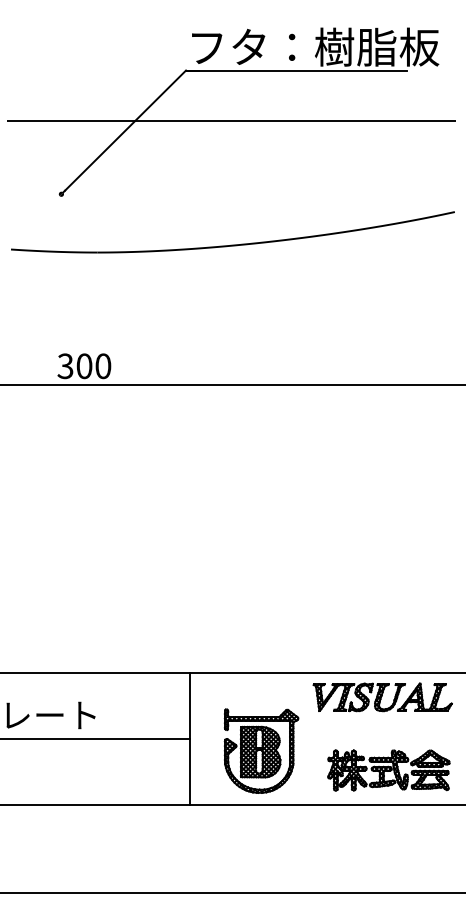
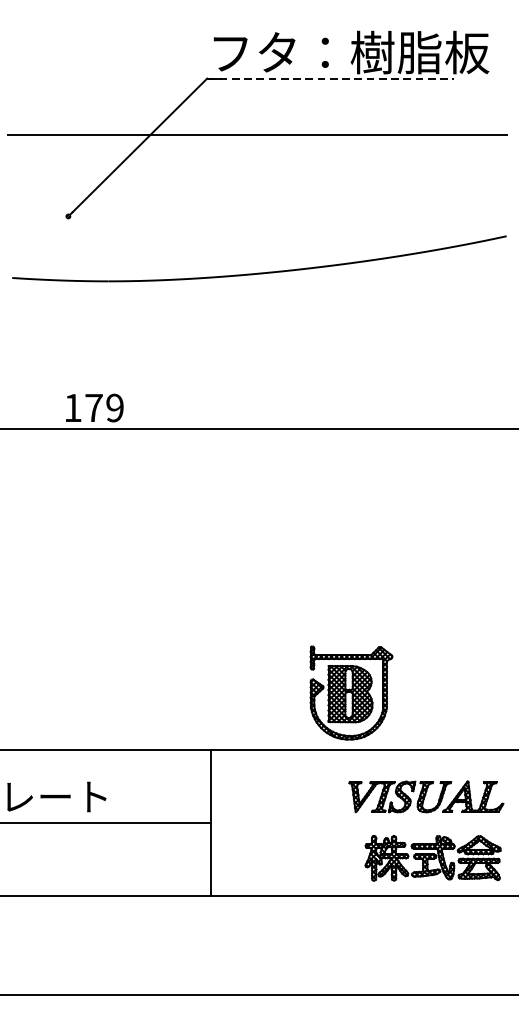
line: (297, 70) -> (331, 78), solid -> dashed
text: (84, 366) -> (94, 408), 300 -> 179
part: (382, 697) -> (426, 797), moved
part: (261, 750) -> (351, 692), moved

